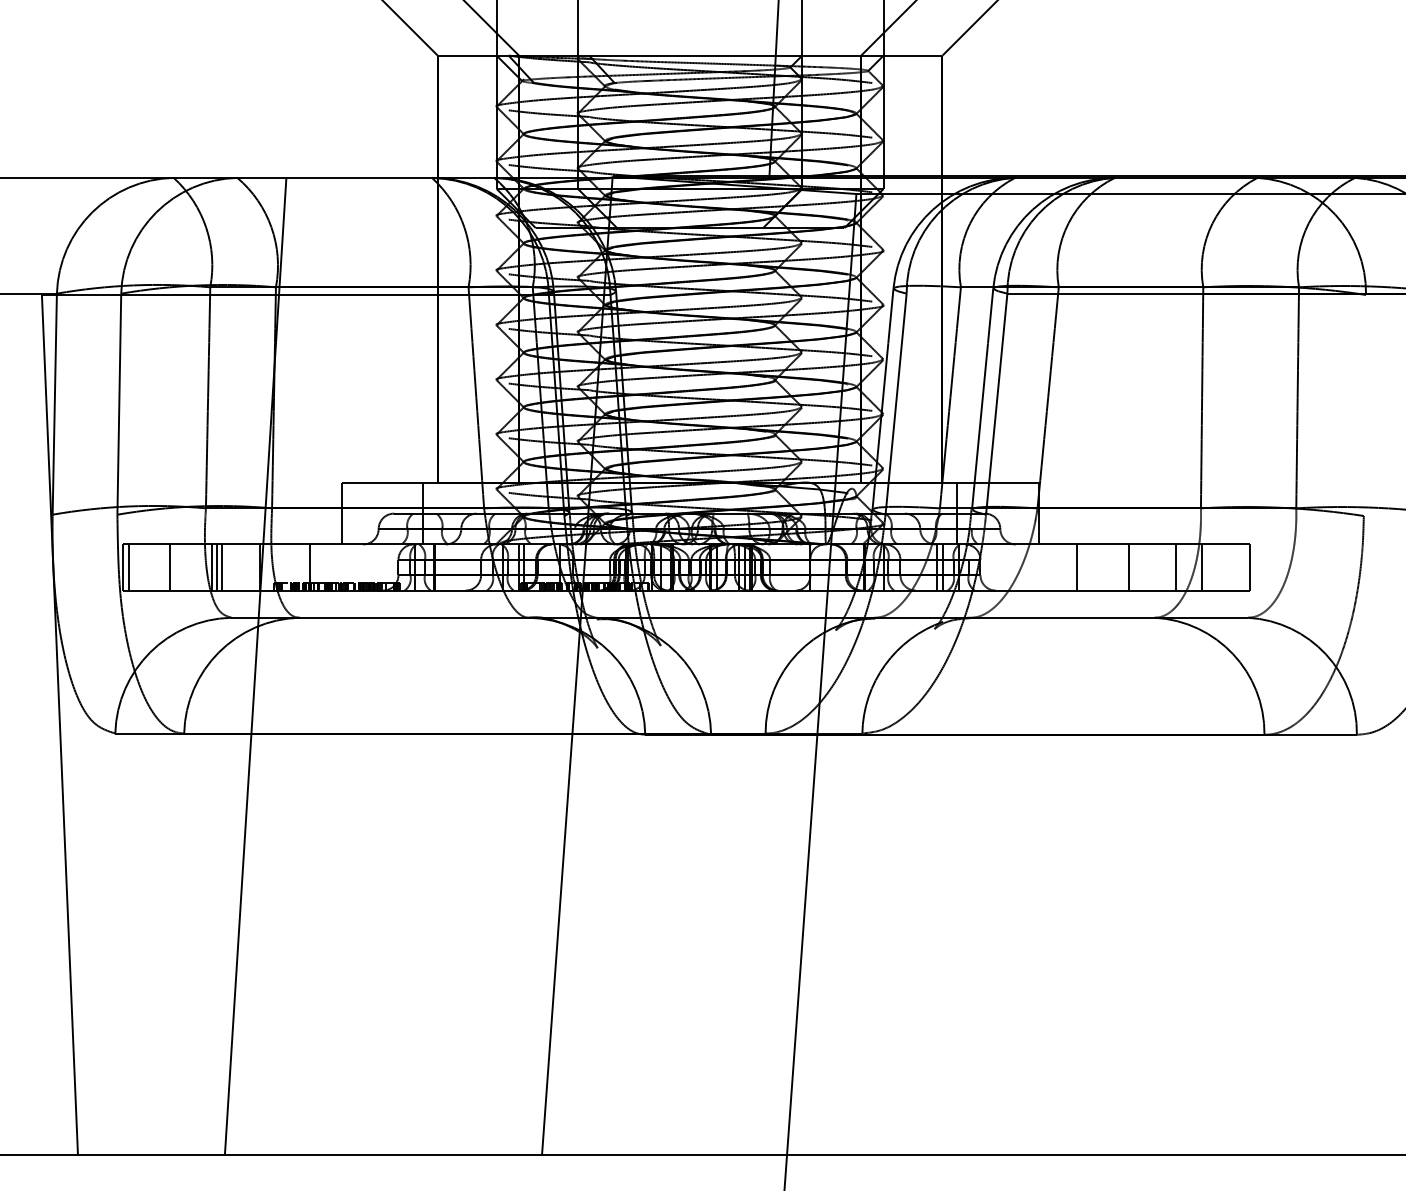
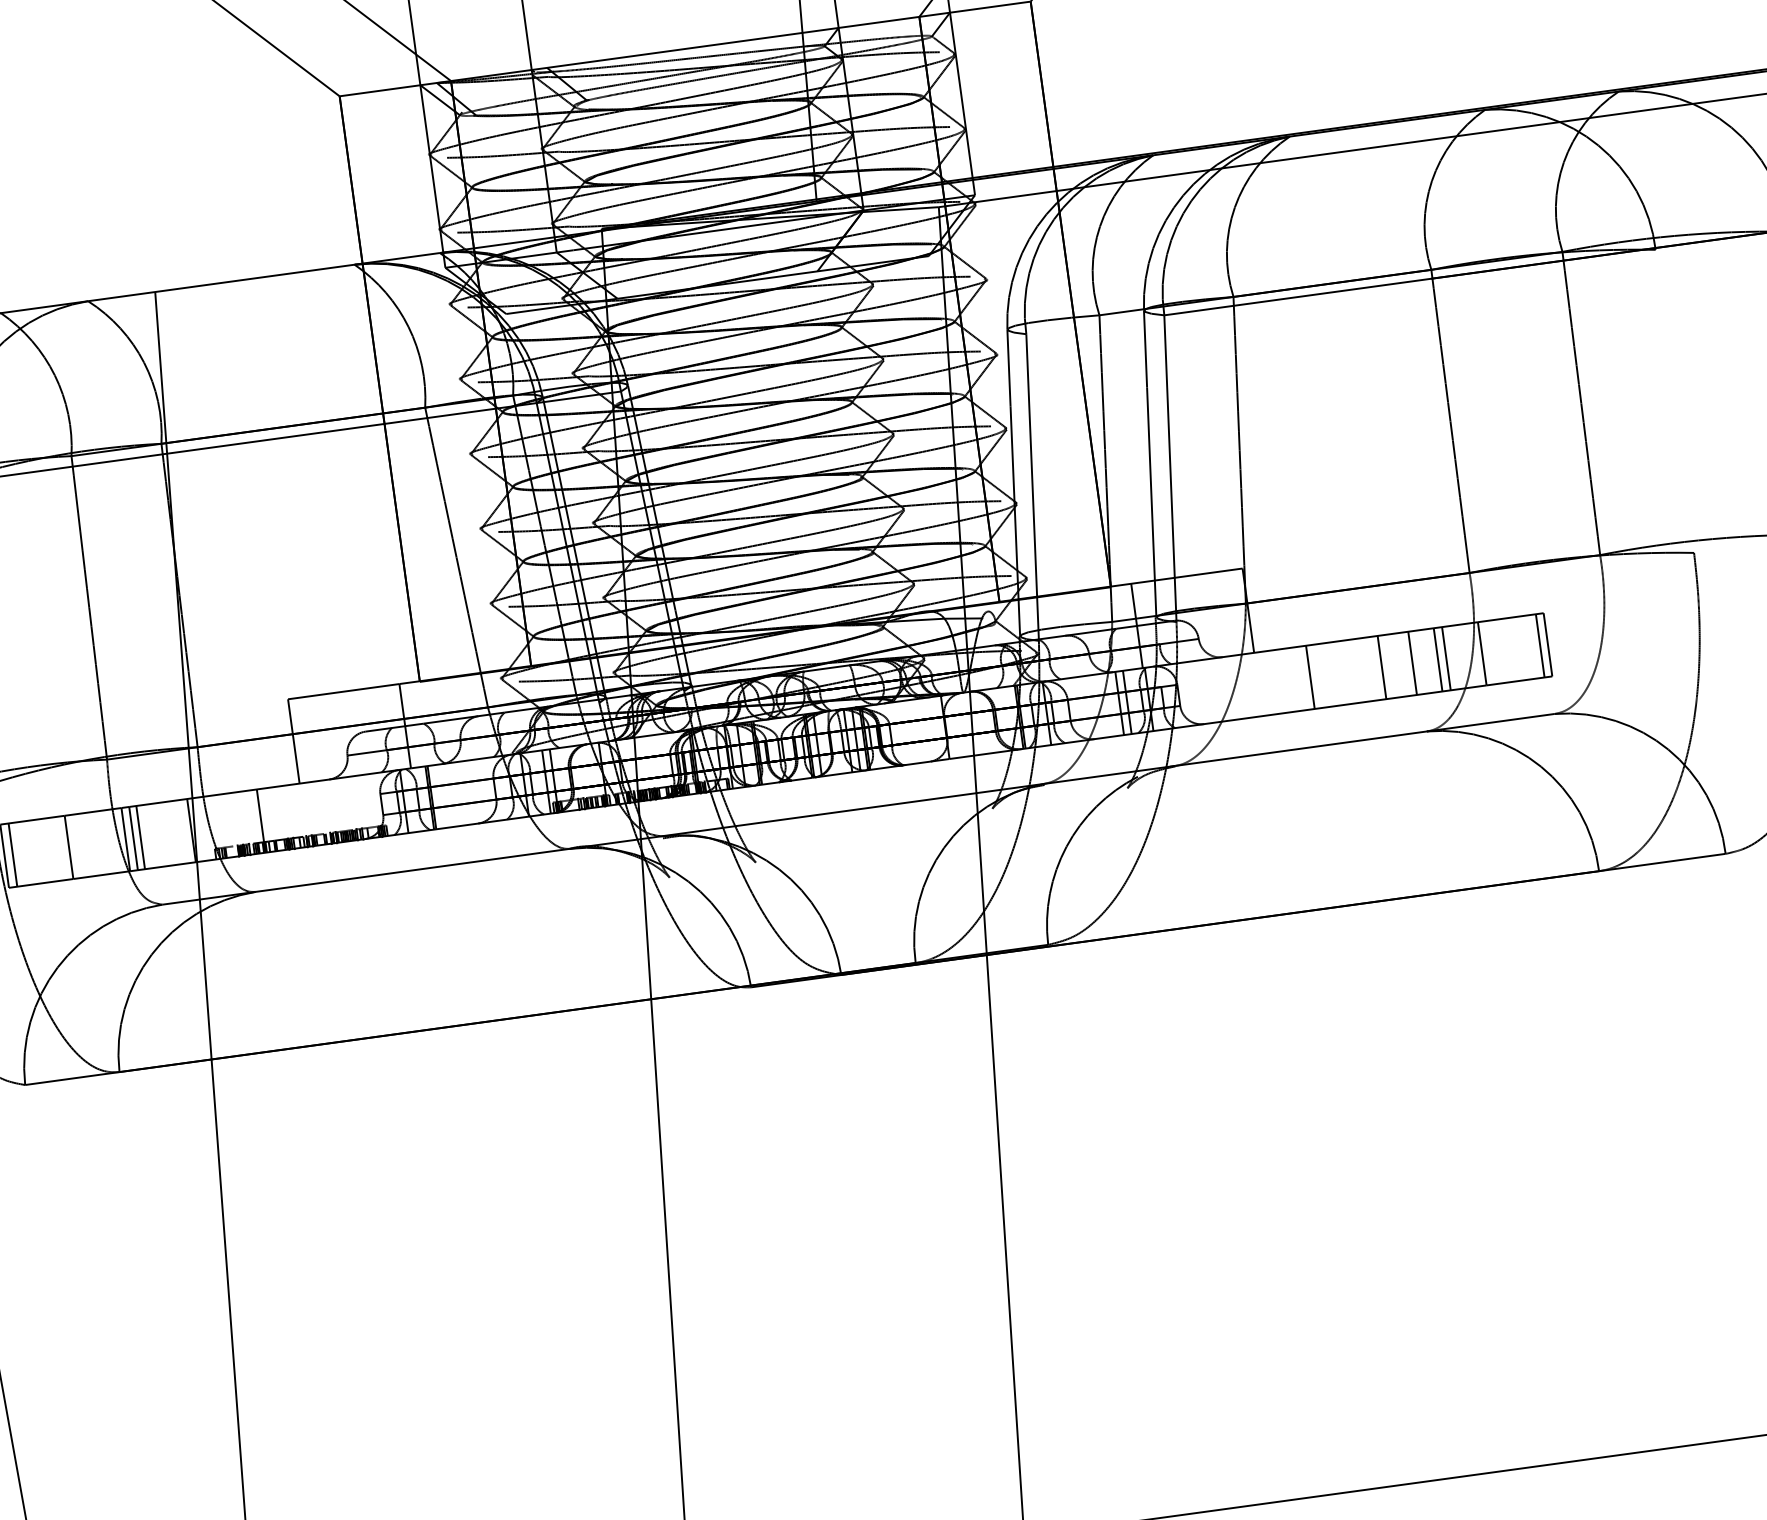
line: (1151, 567) -> (1413, 663), added
line: (1169, 567) -> (1437, 659), added
line: (1244, 567) -> (1540, 645), added

